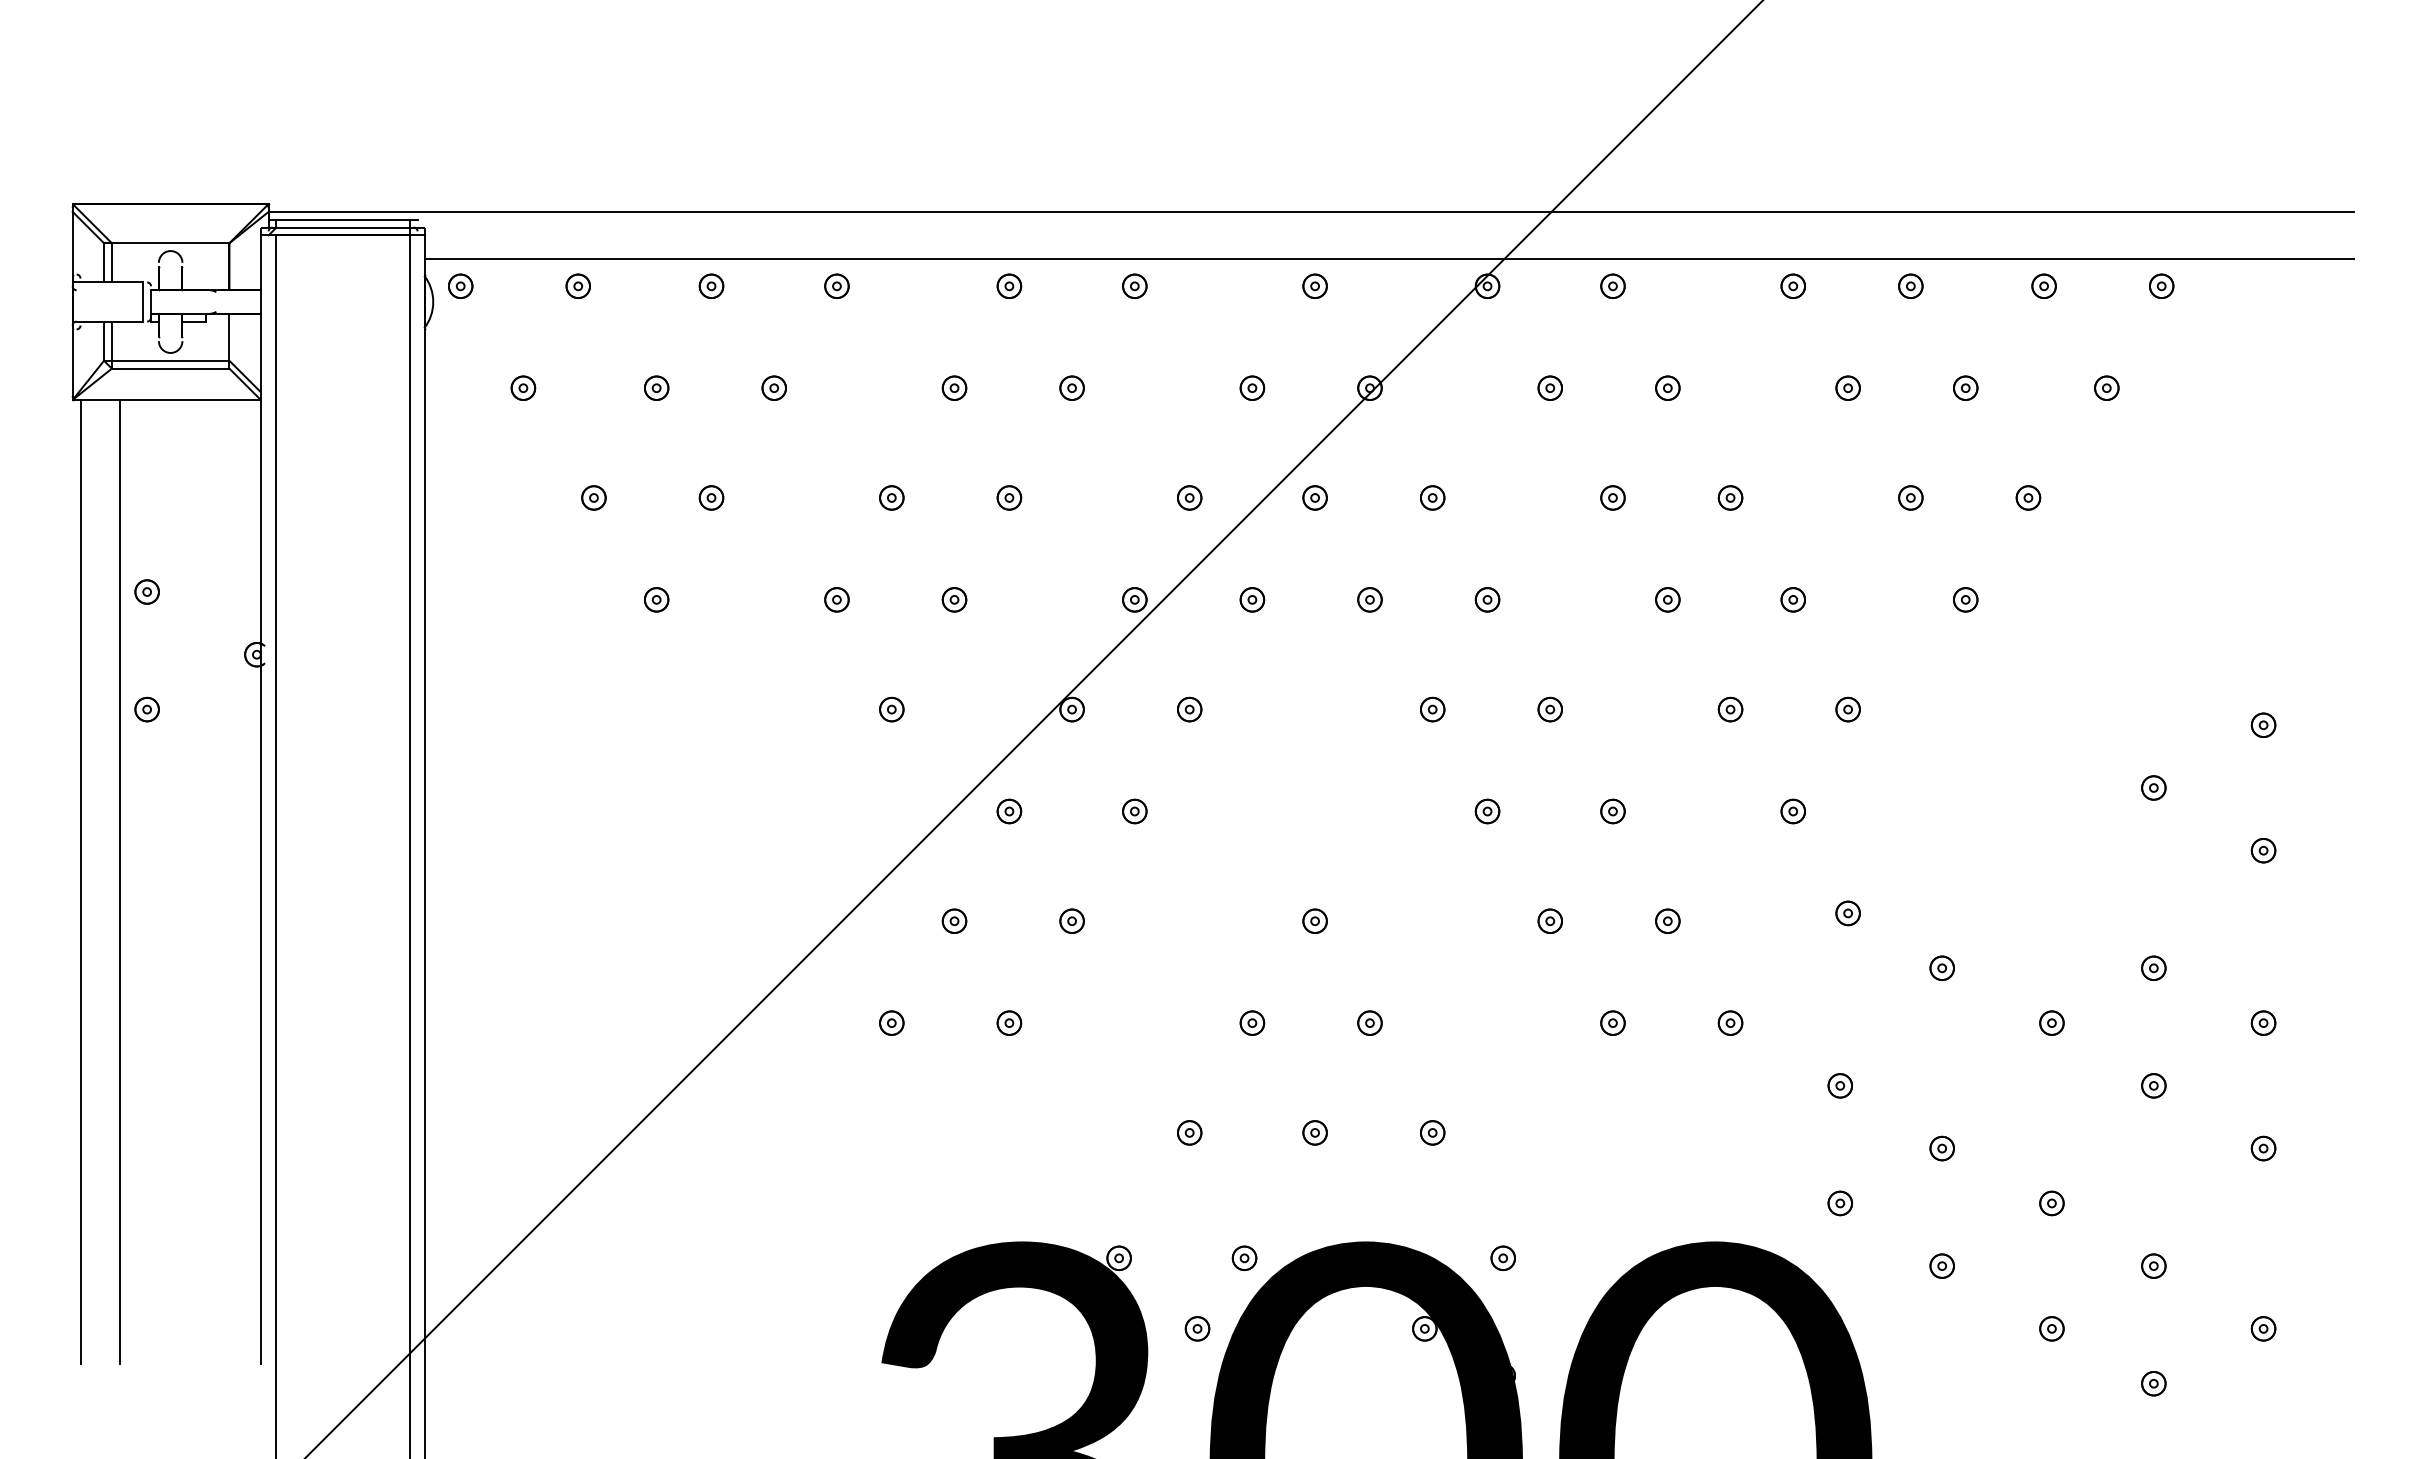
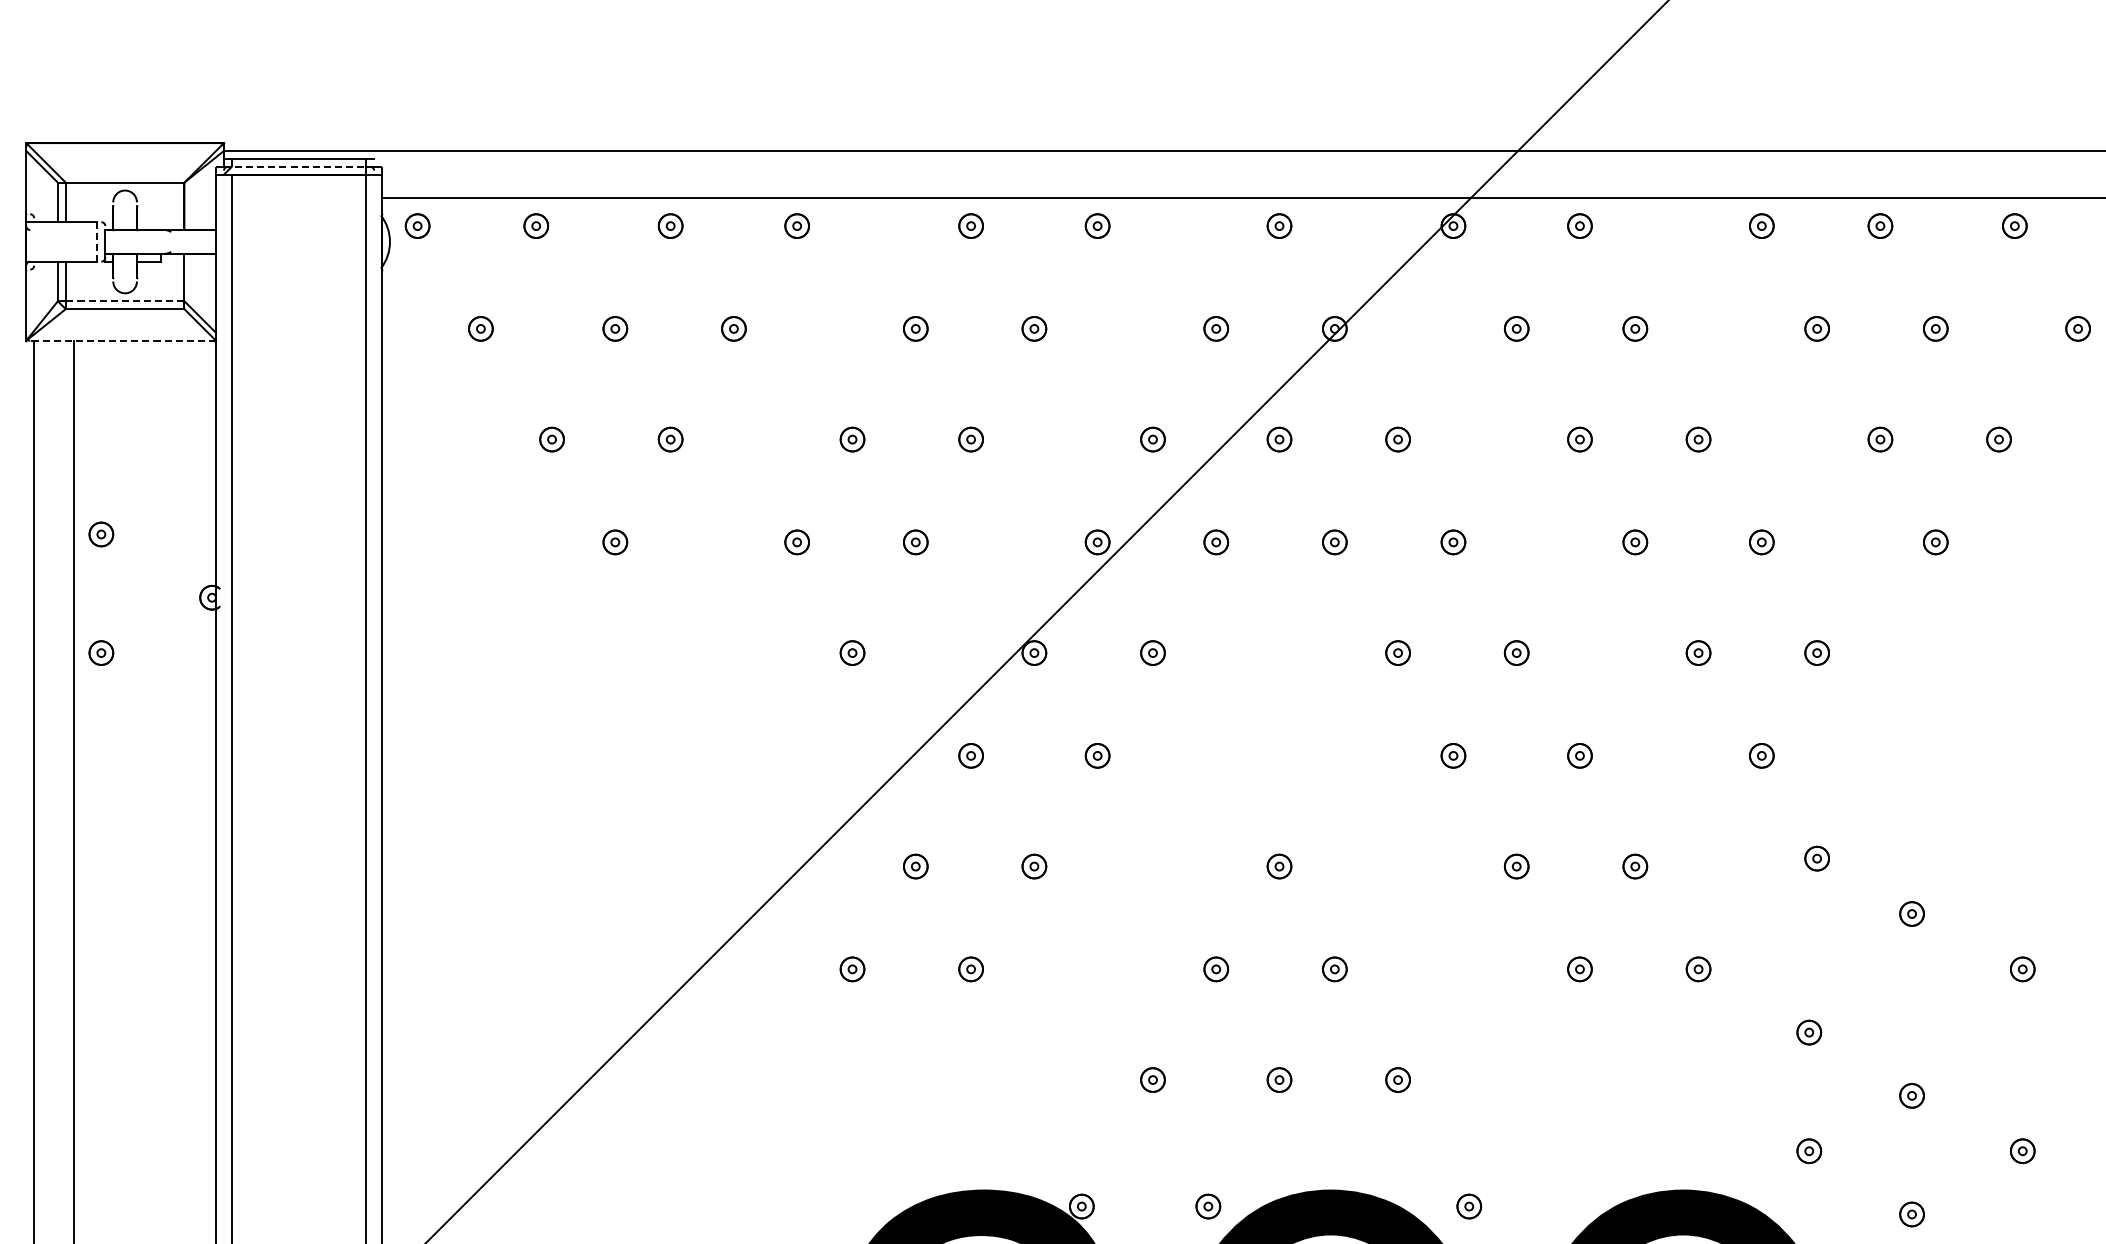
line: (339, 227) -> (295, 166), solid -> dashed
line: (143, 302) -> (97, 242), solid -> dashed
line: (170, 360) -> (124, 300), solid -> dashed
line: (166, 399) -> (120, 340), solid -> dashed

